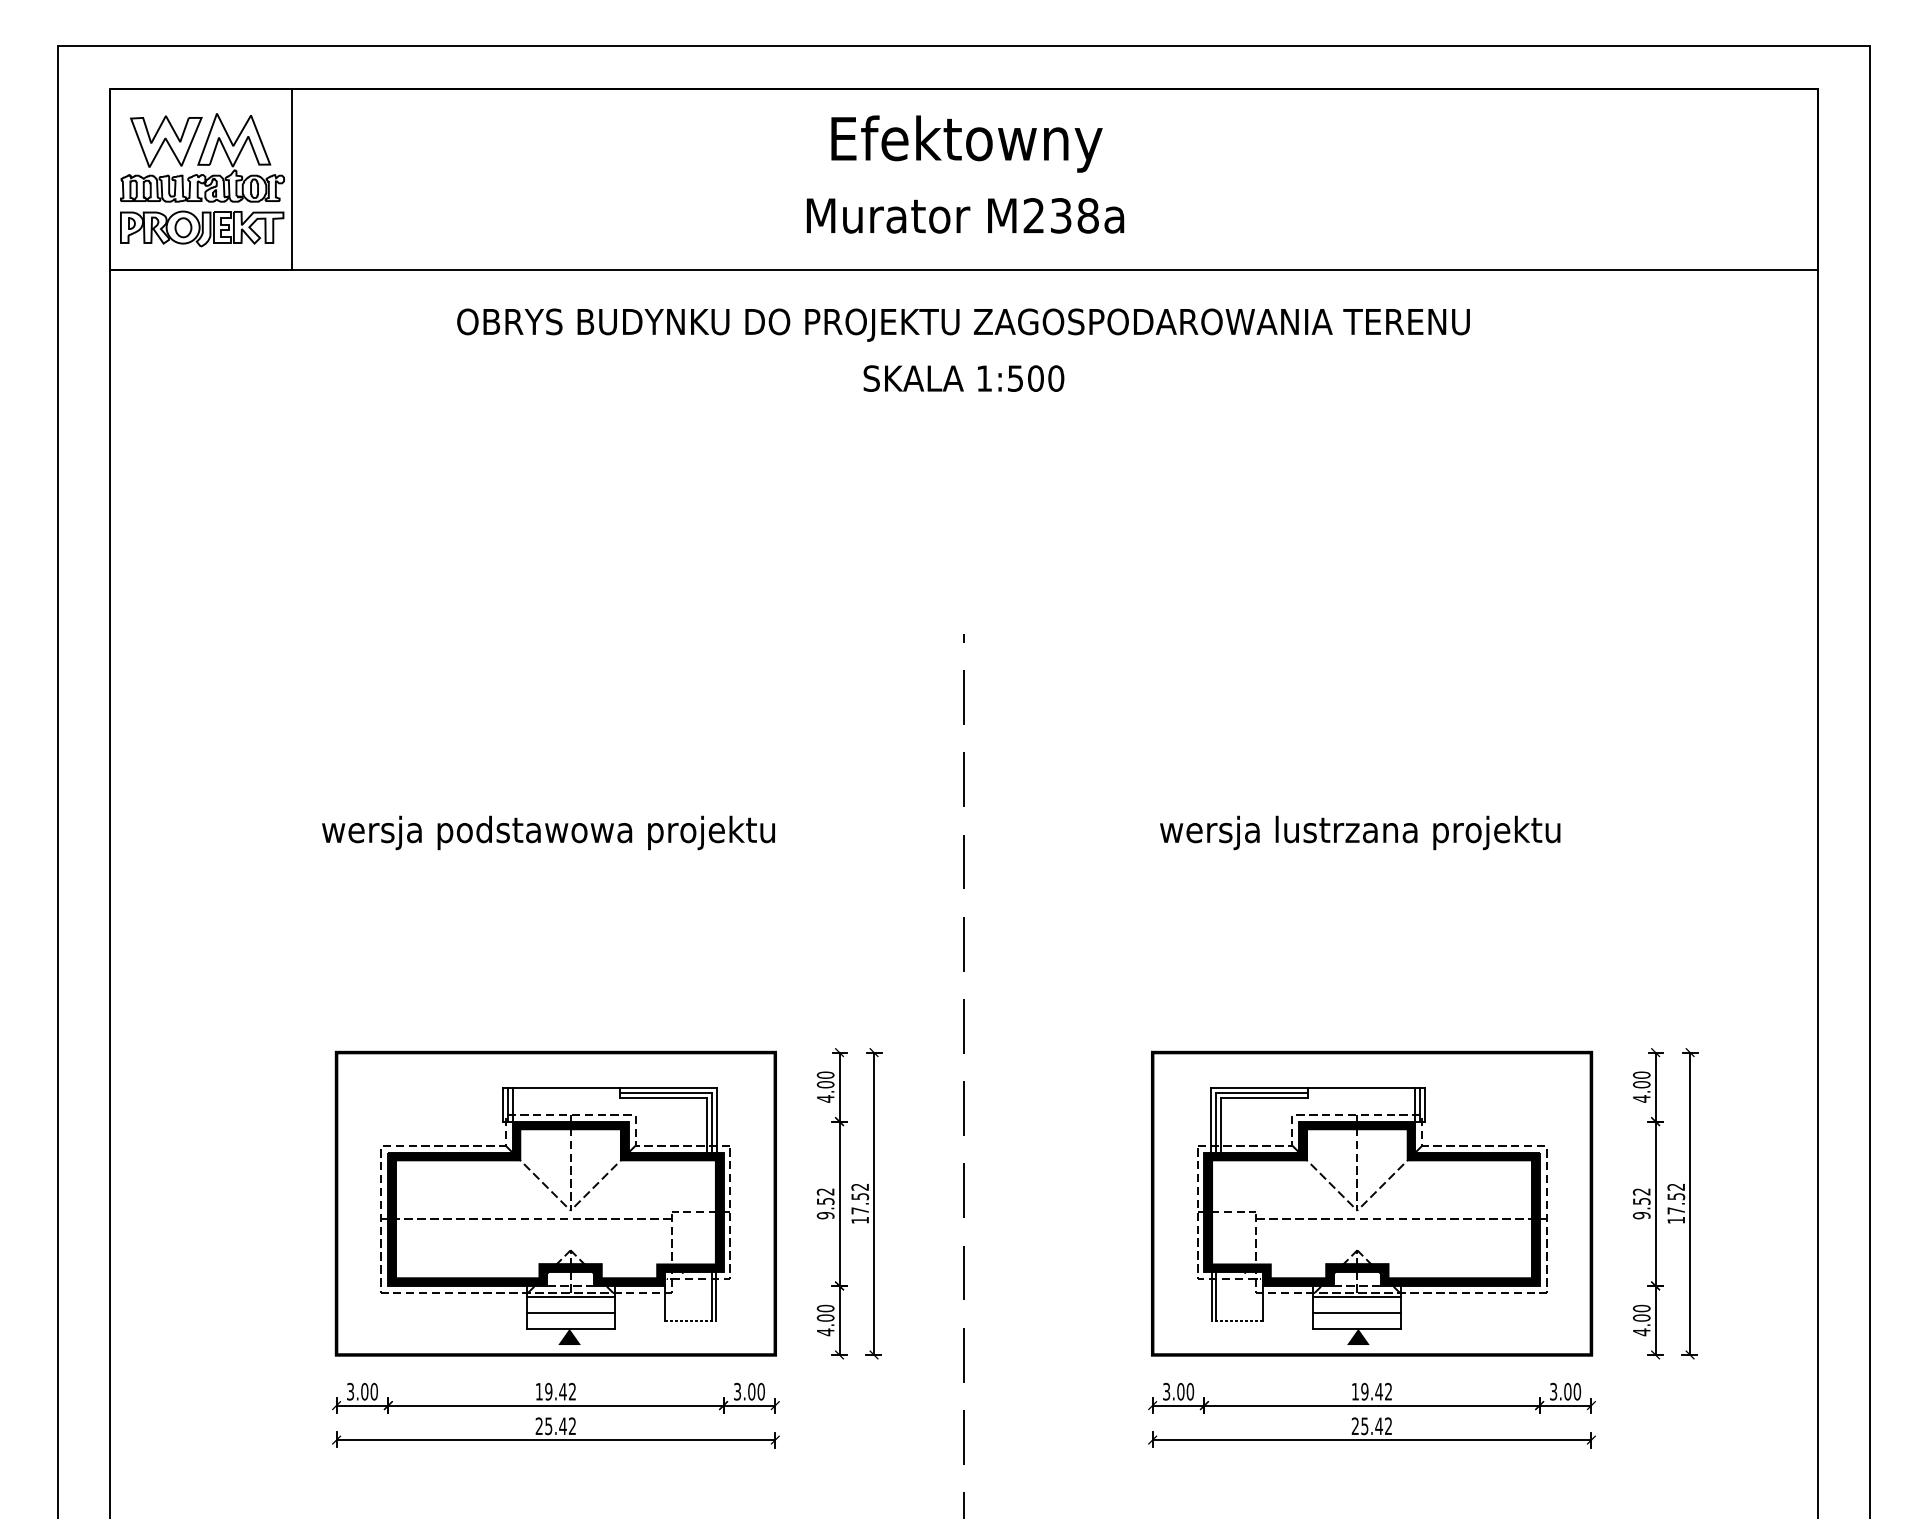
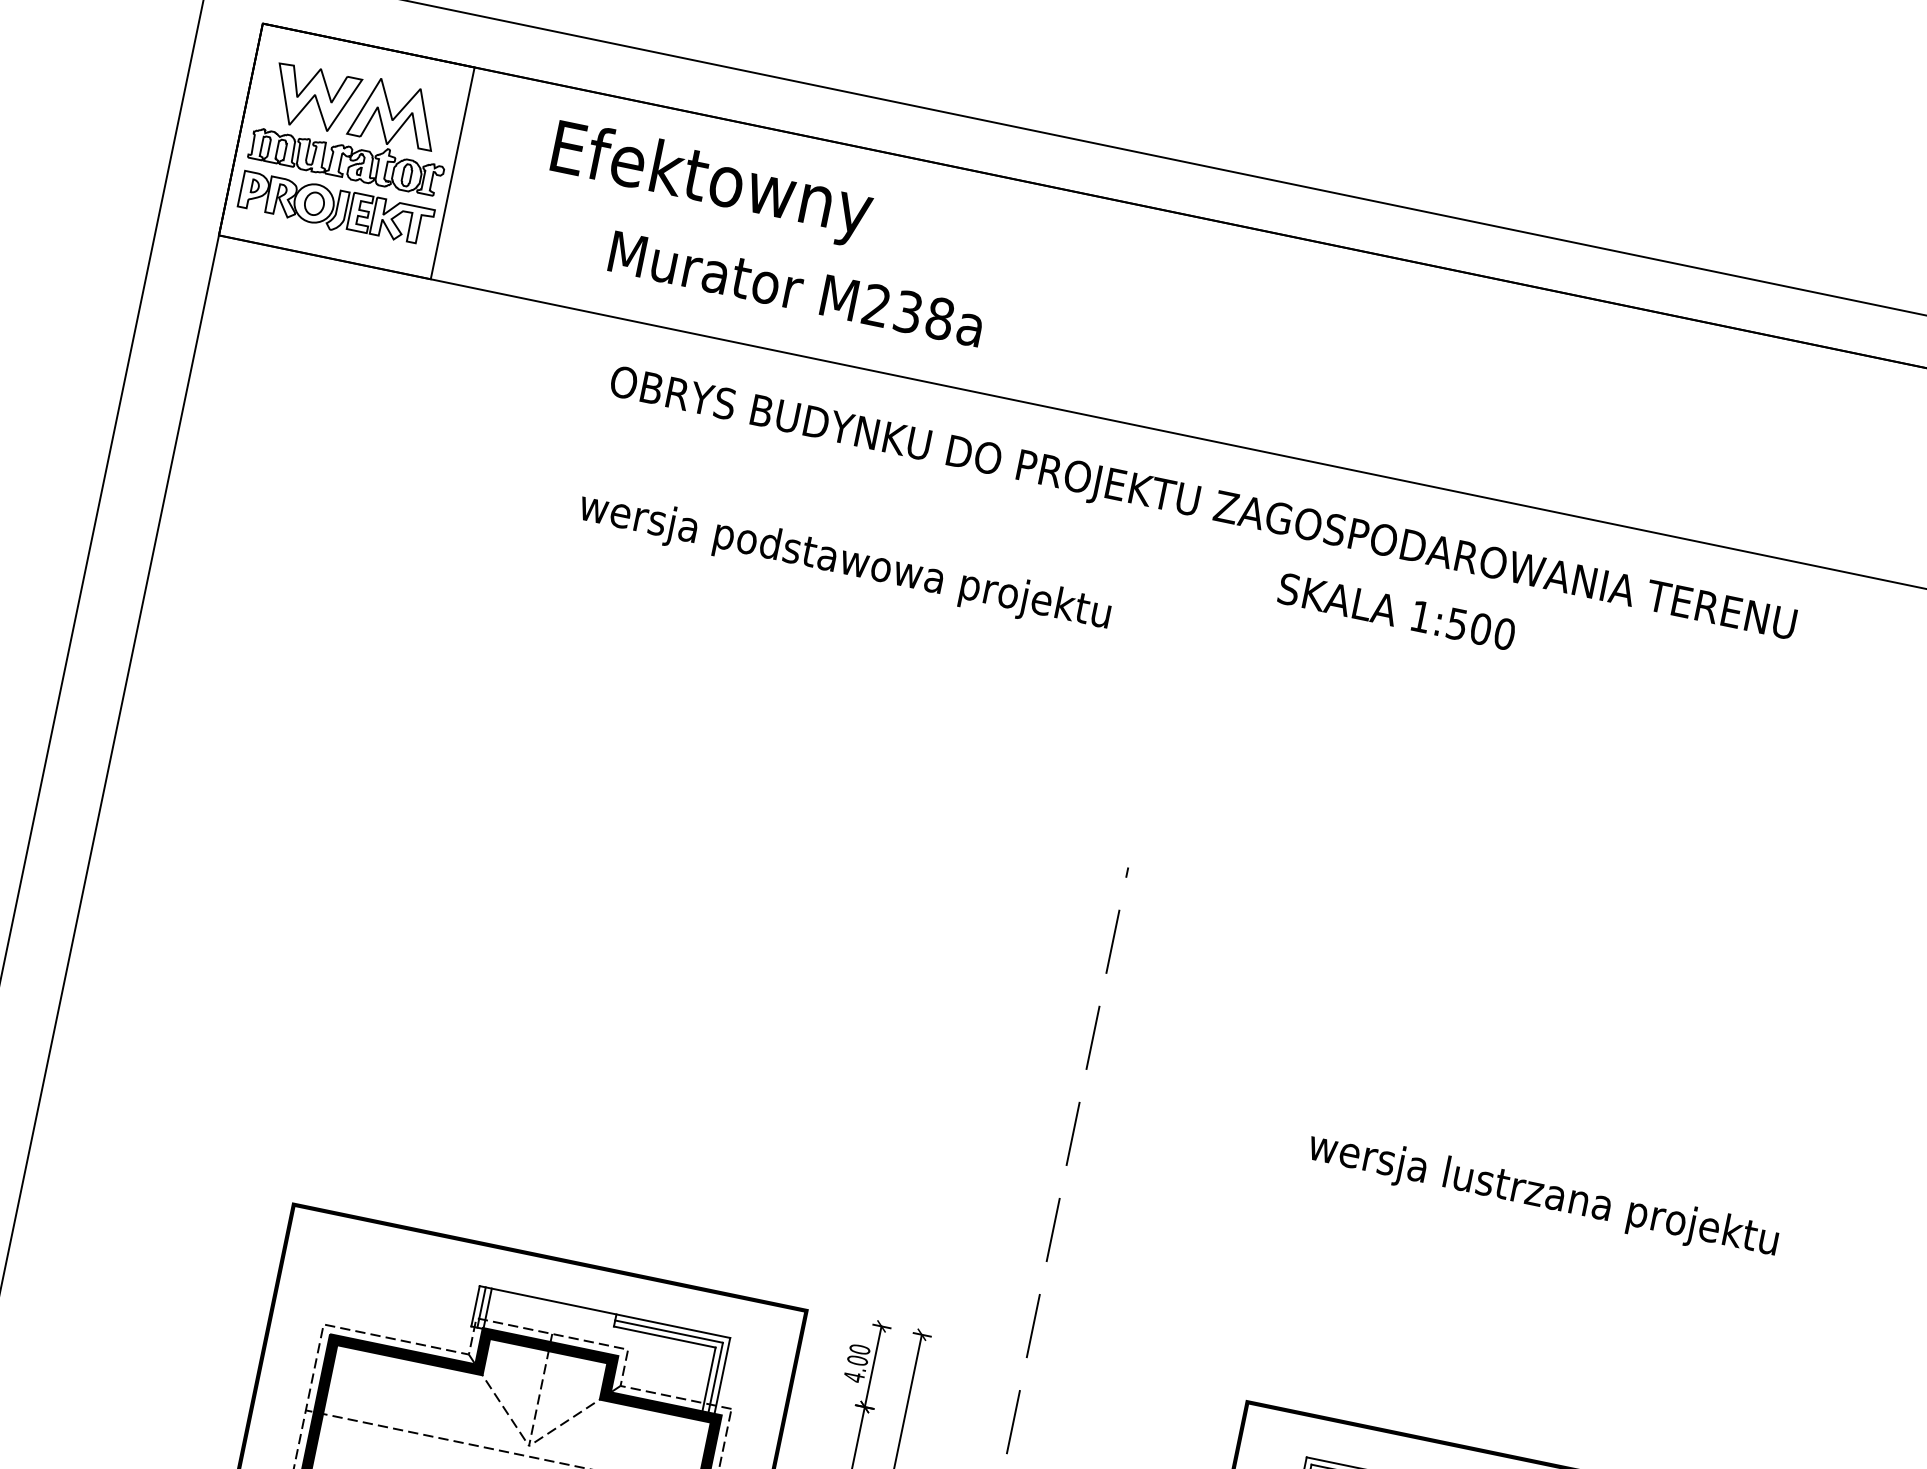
text: (966, 143) -> (711, 183), moved
text: (965, 215) -> (796, 288), moved
text: (963, 378) -> (1396, 611), moved
text: (548, 832) -> (844, 561), moved

